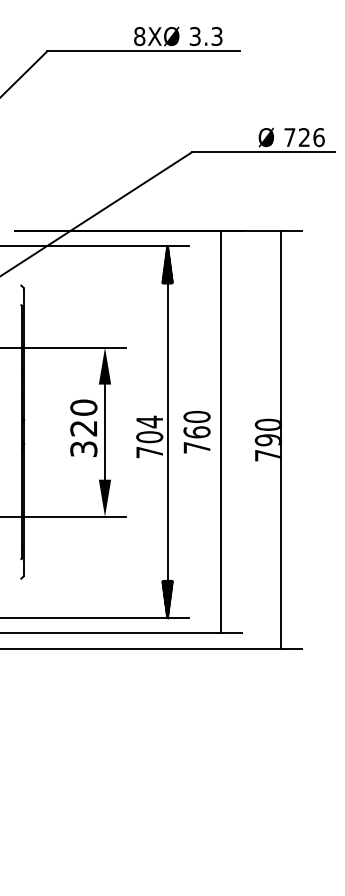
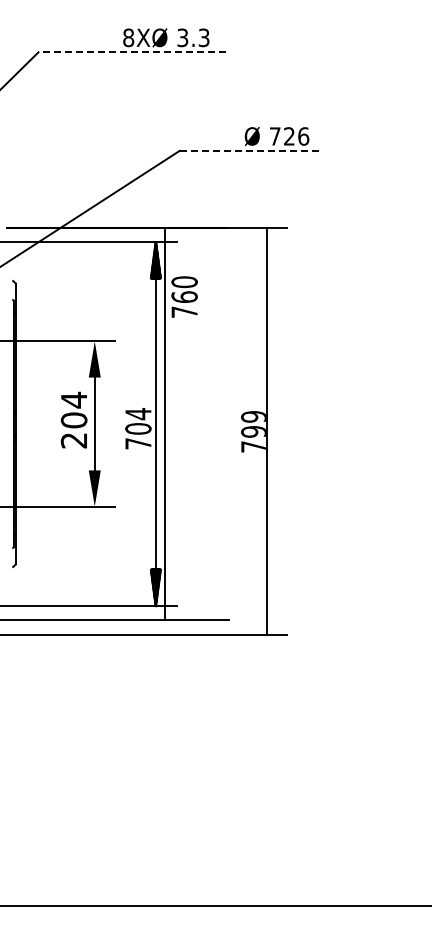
line: (143, 51) -> (132, 52), solid -> dashed
line: (263, 151) -> (249, 150), solid -> dashed
text: (267, 424) -> (253, 416), 790 -> 799
text: (83, 427) -> (73, 419), 320 -> 204
text: (196, 431) -> (184, 296), moved
line: (221, 431) -> (165, 423), moved

